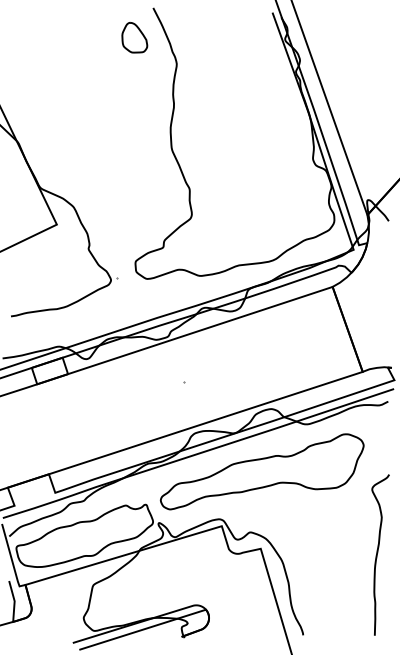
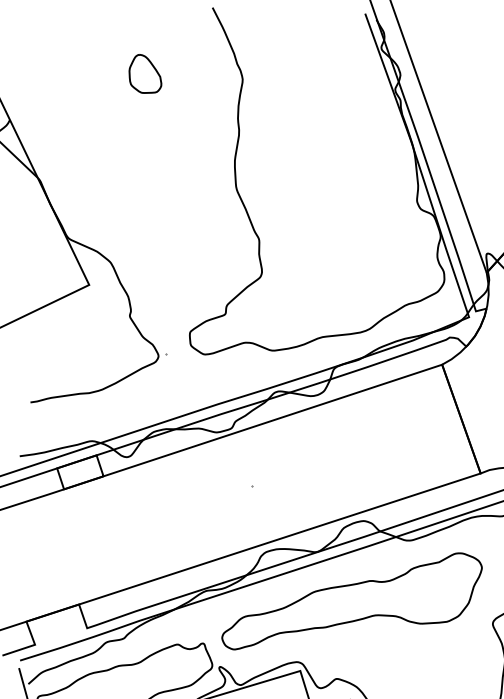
part: (134, 37) -> (145, 73), moved

